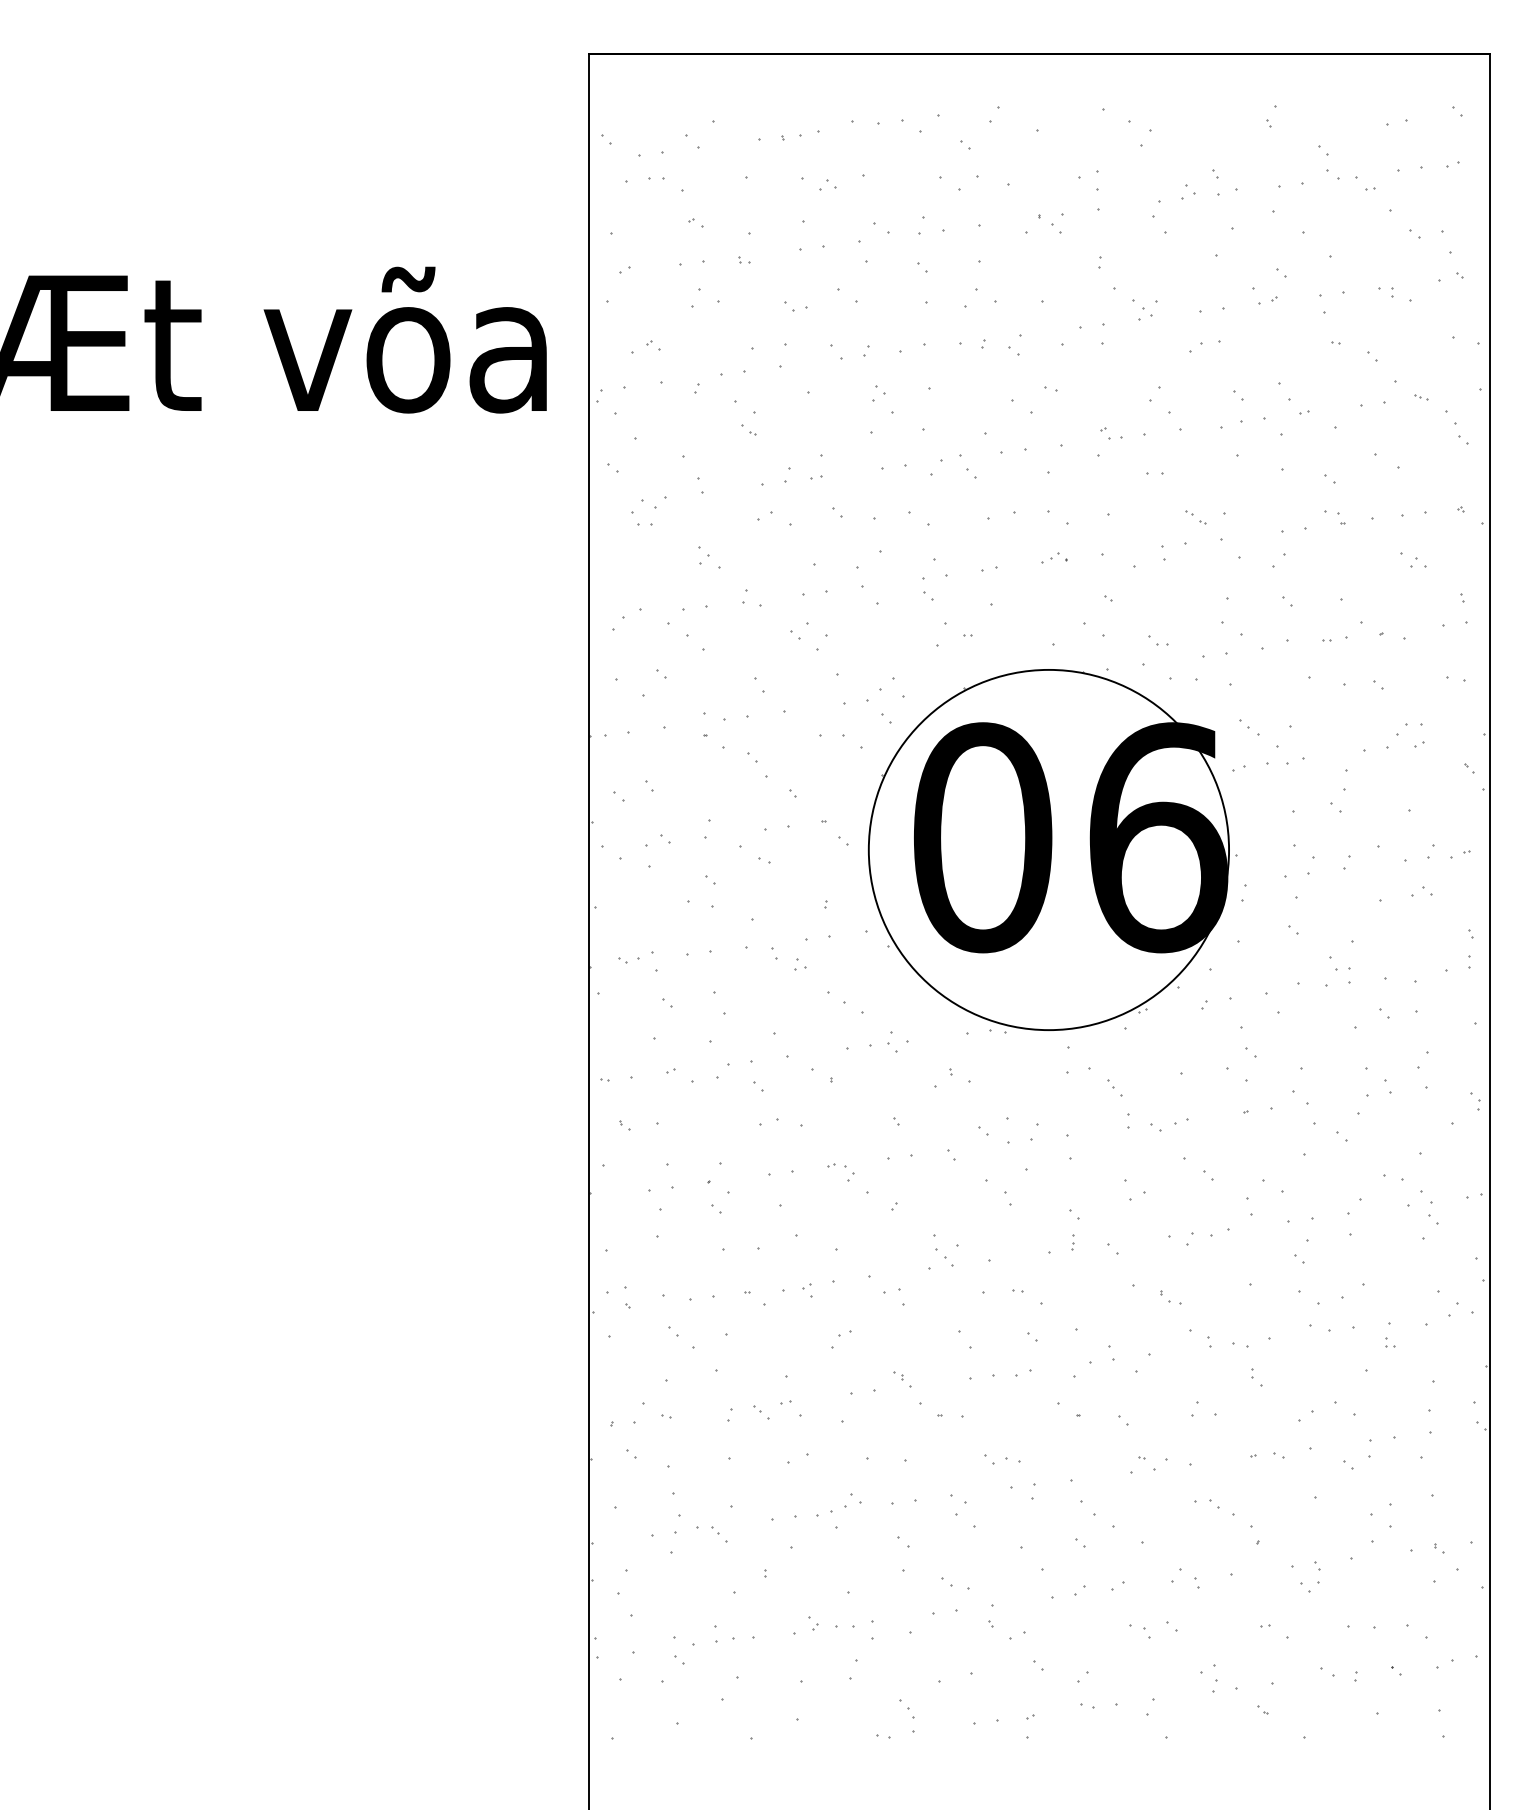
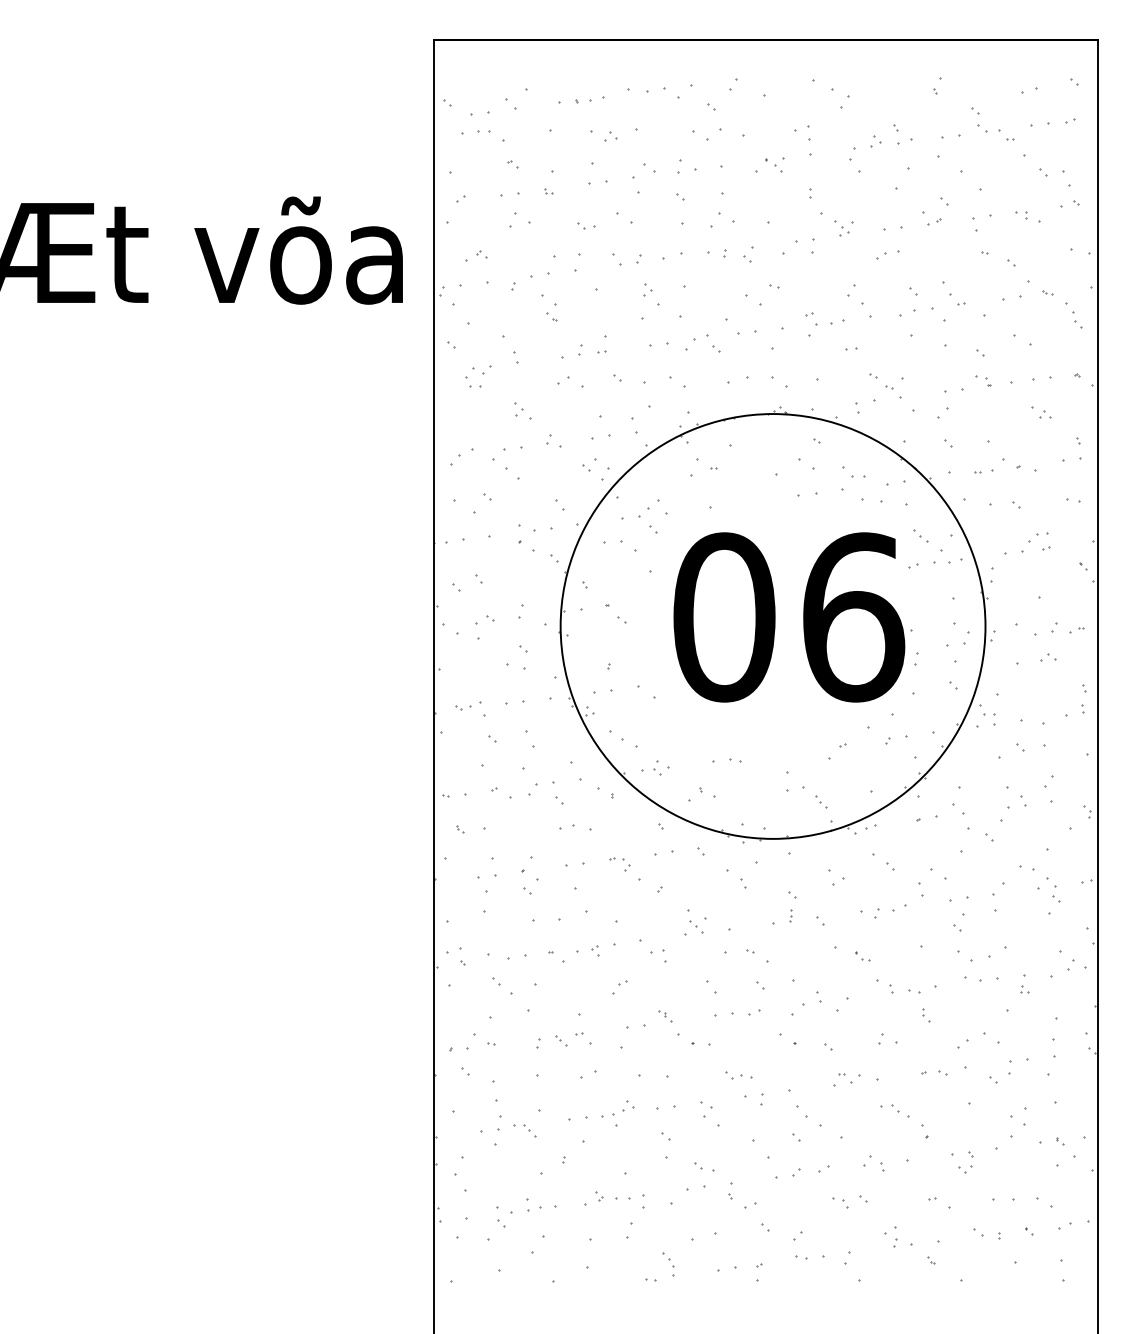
part: (1110, 433) -> (818, 319), size x1.6
part: (1196, 517) -> (881, 381), size x1.6
part: (1158, 641) -> (853, 472), size x1.6
circle: (1048, 850) -> (772, 626), size x1.6

